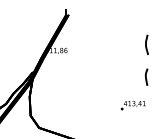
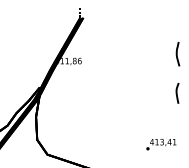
text: (132, 105) -> (160, 144), moved

